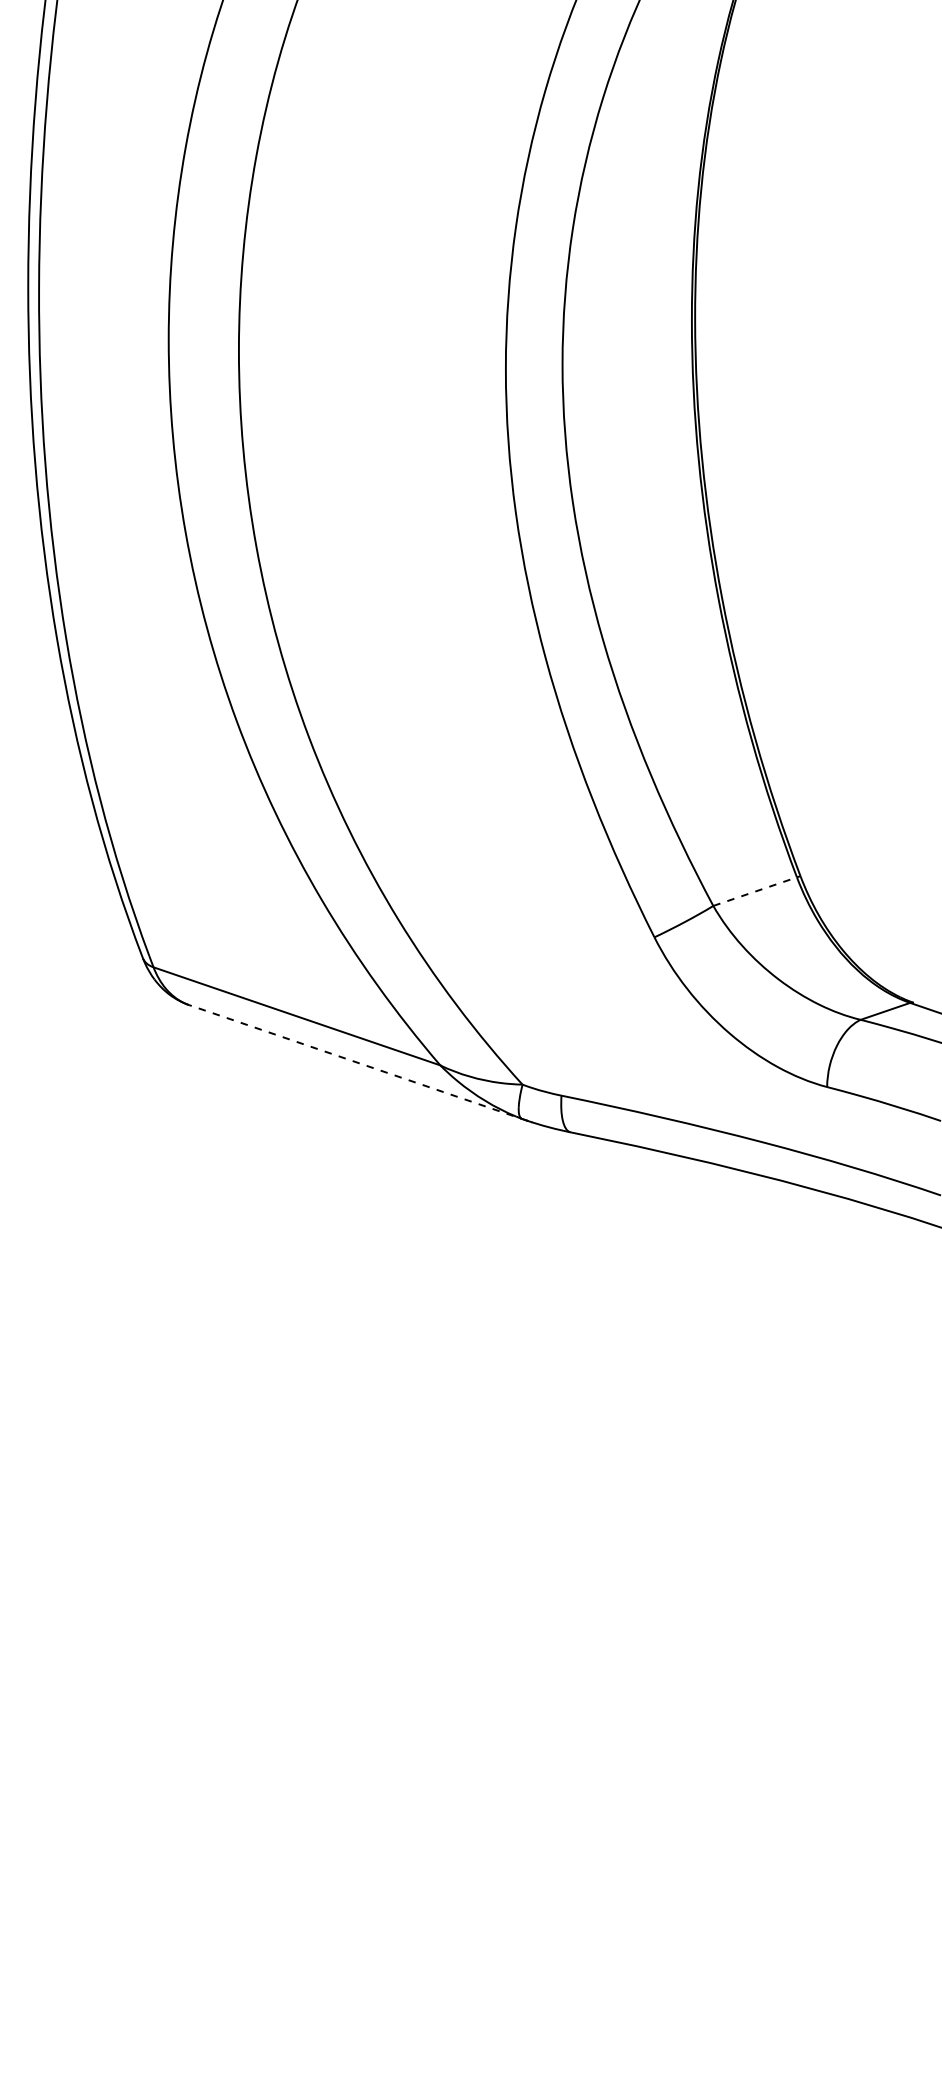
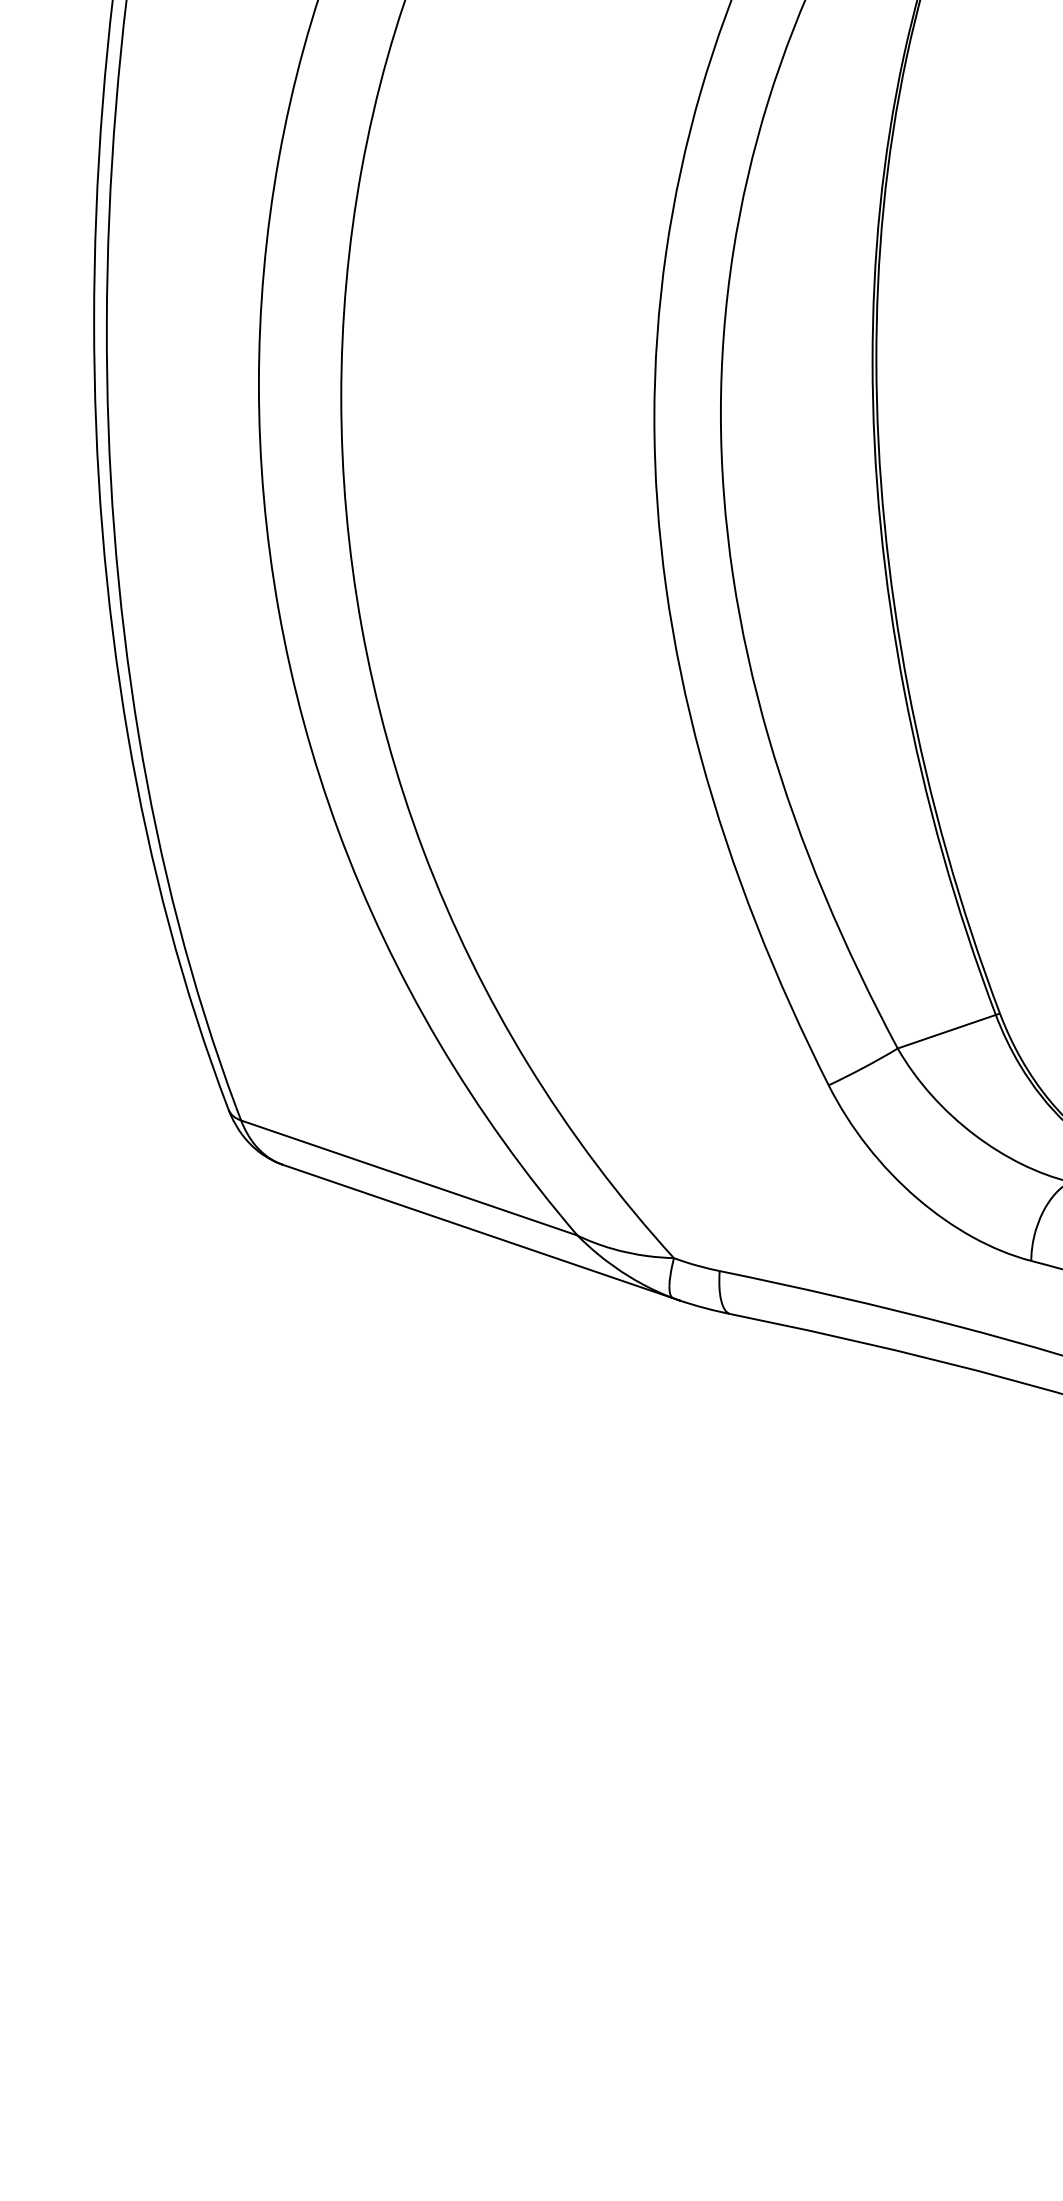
line: (755, 891) -> (947, 1031), dashed -> solid
line: (358, 1062) -> (481, 1232), dashed -> solid

